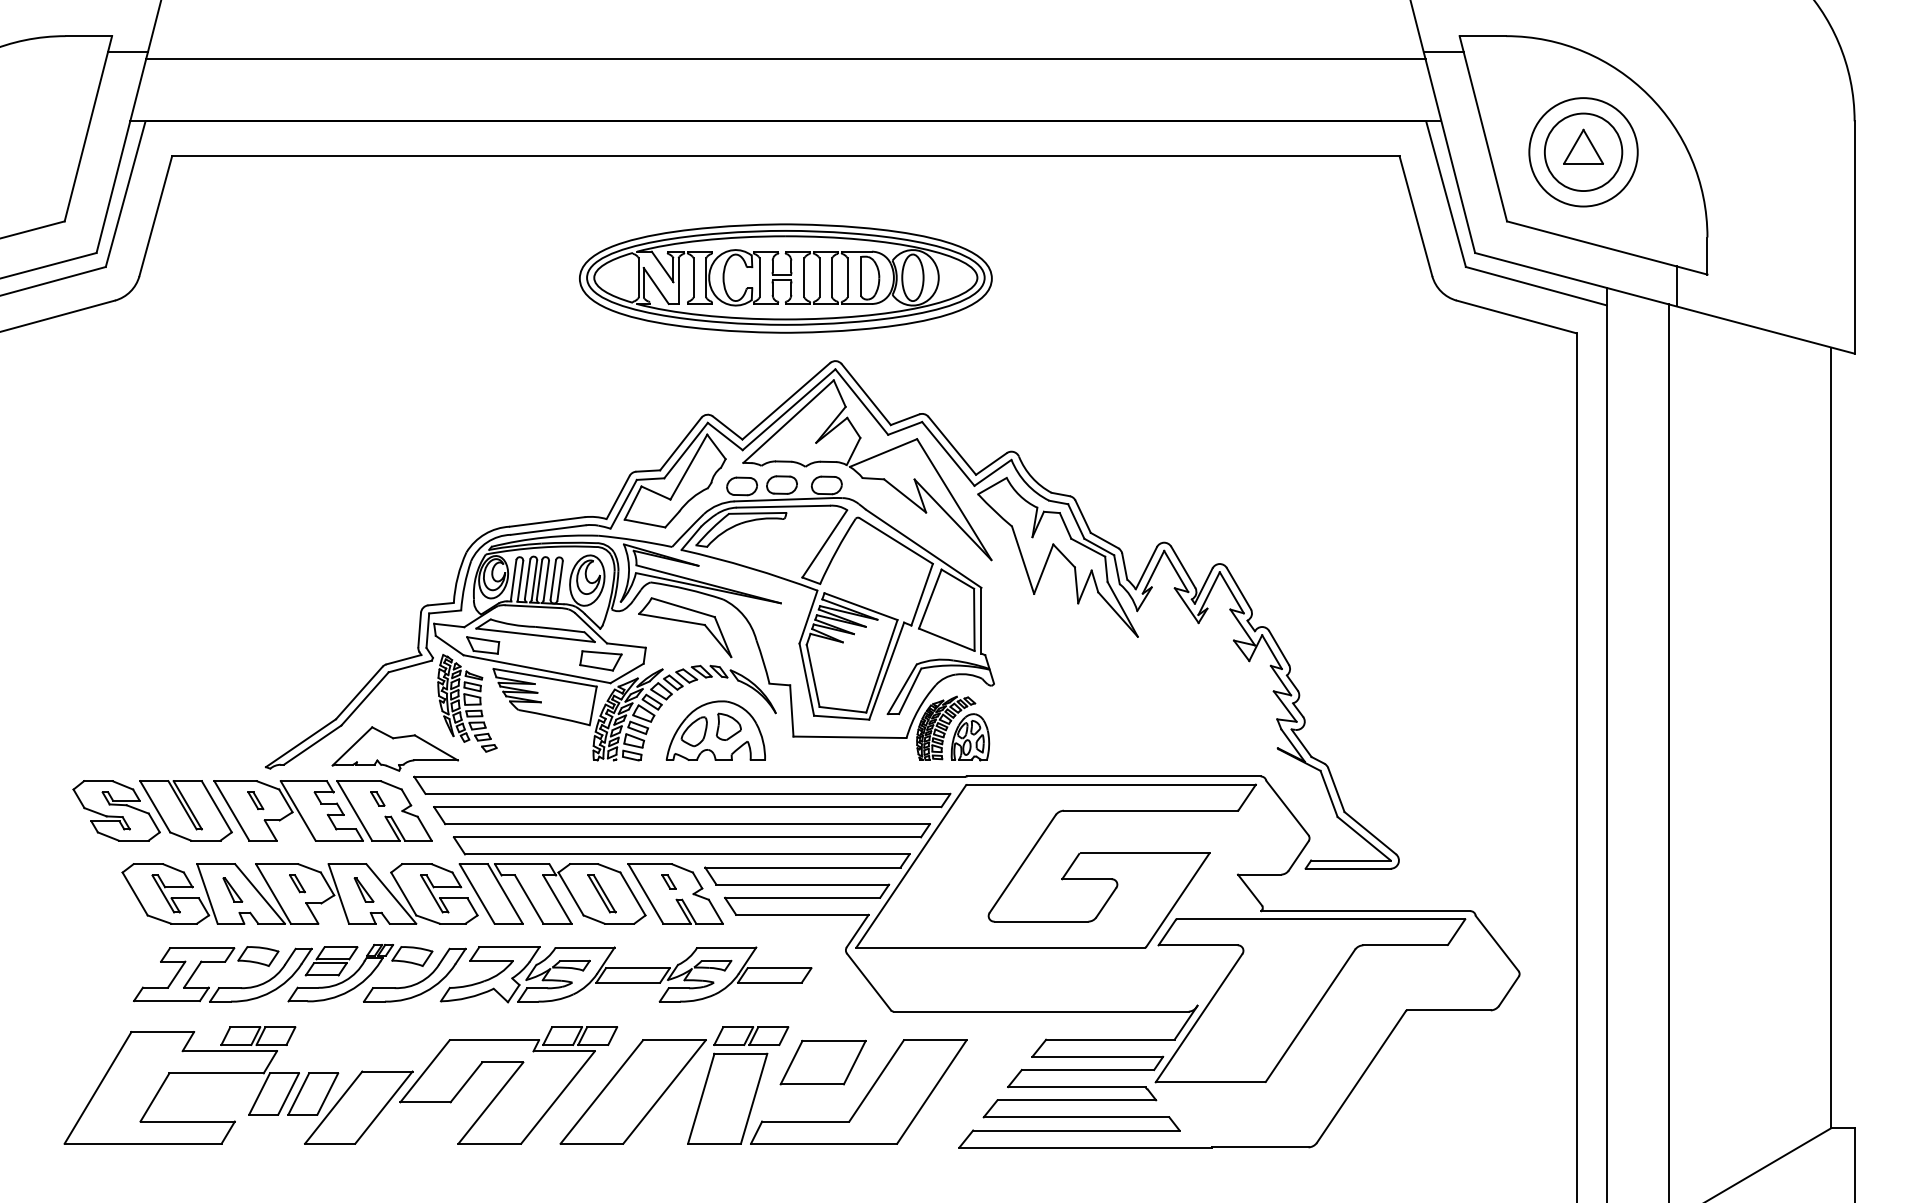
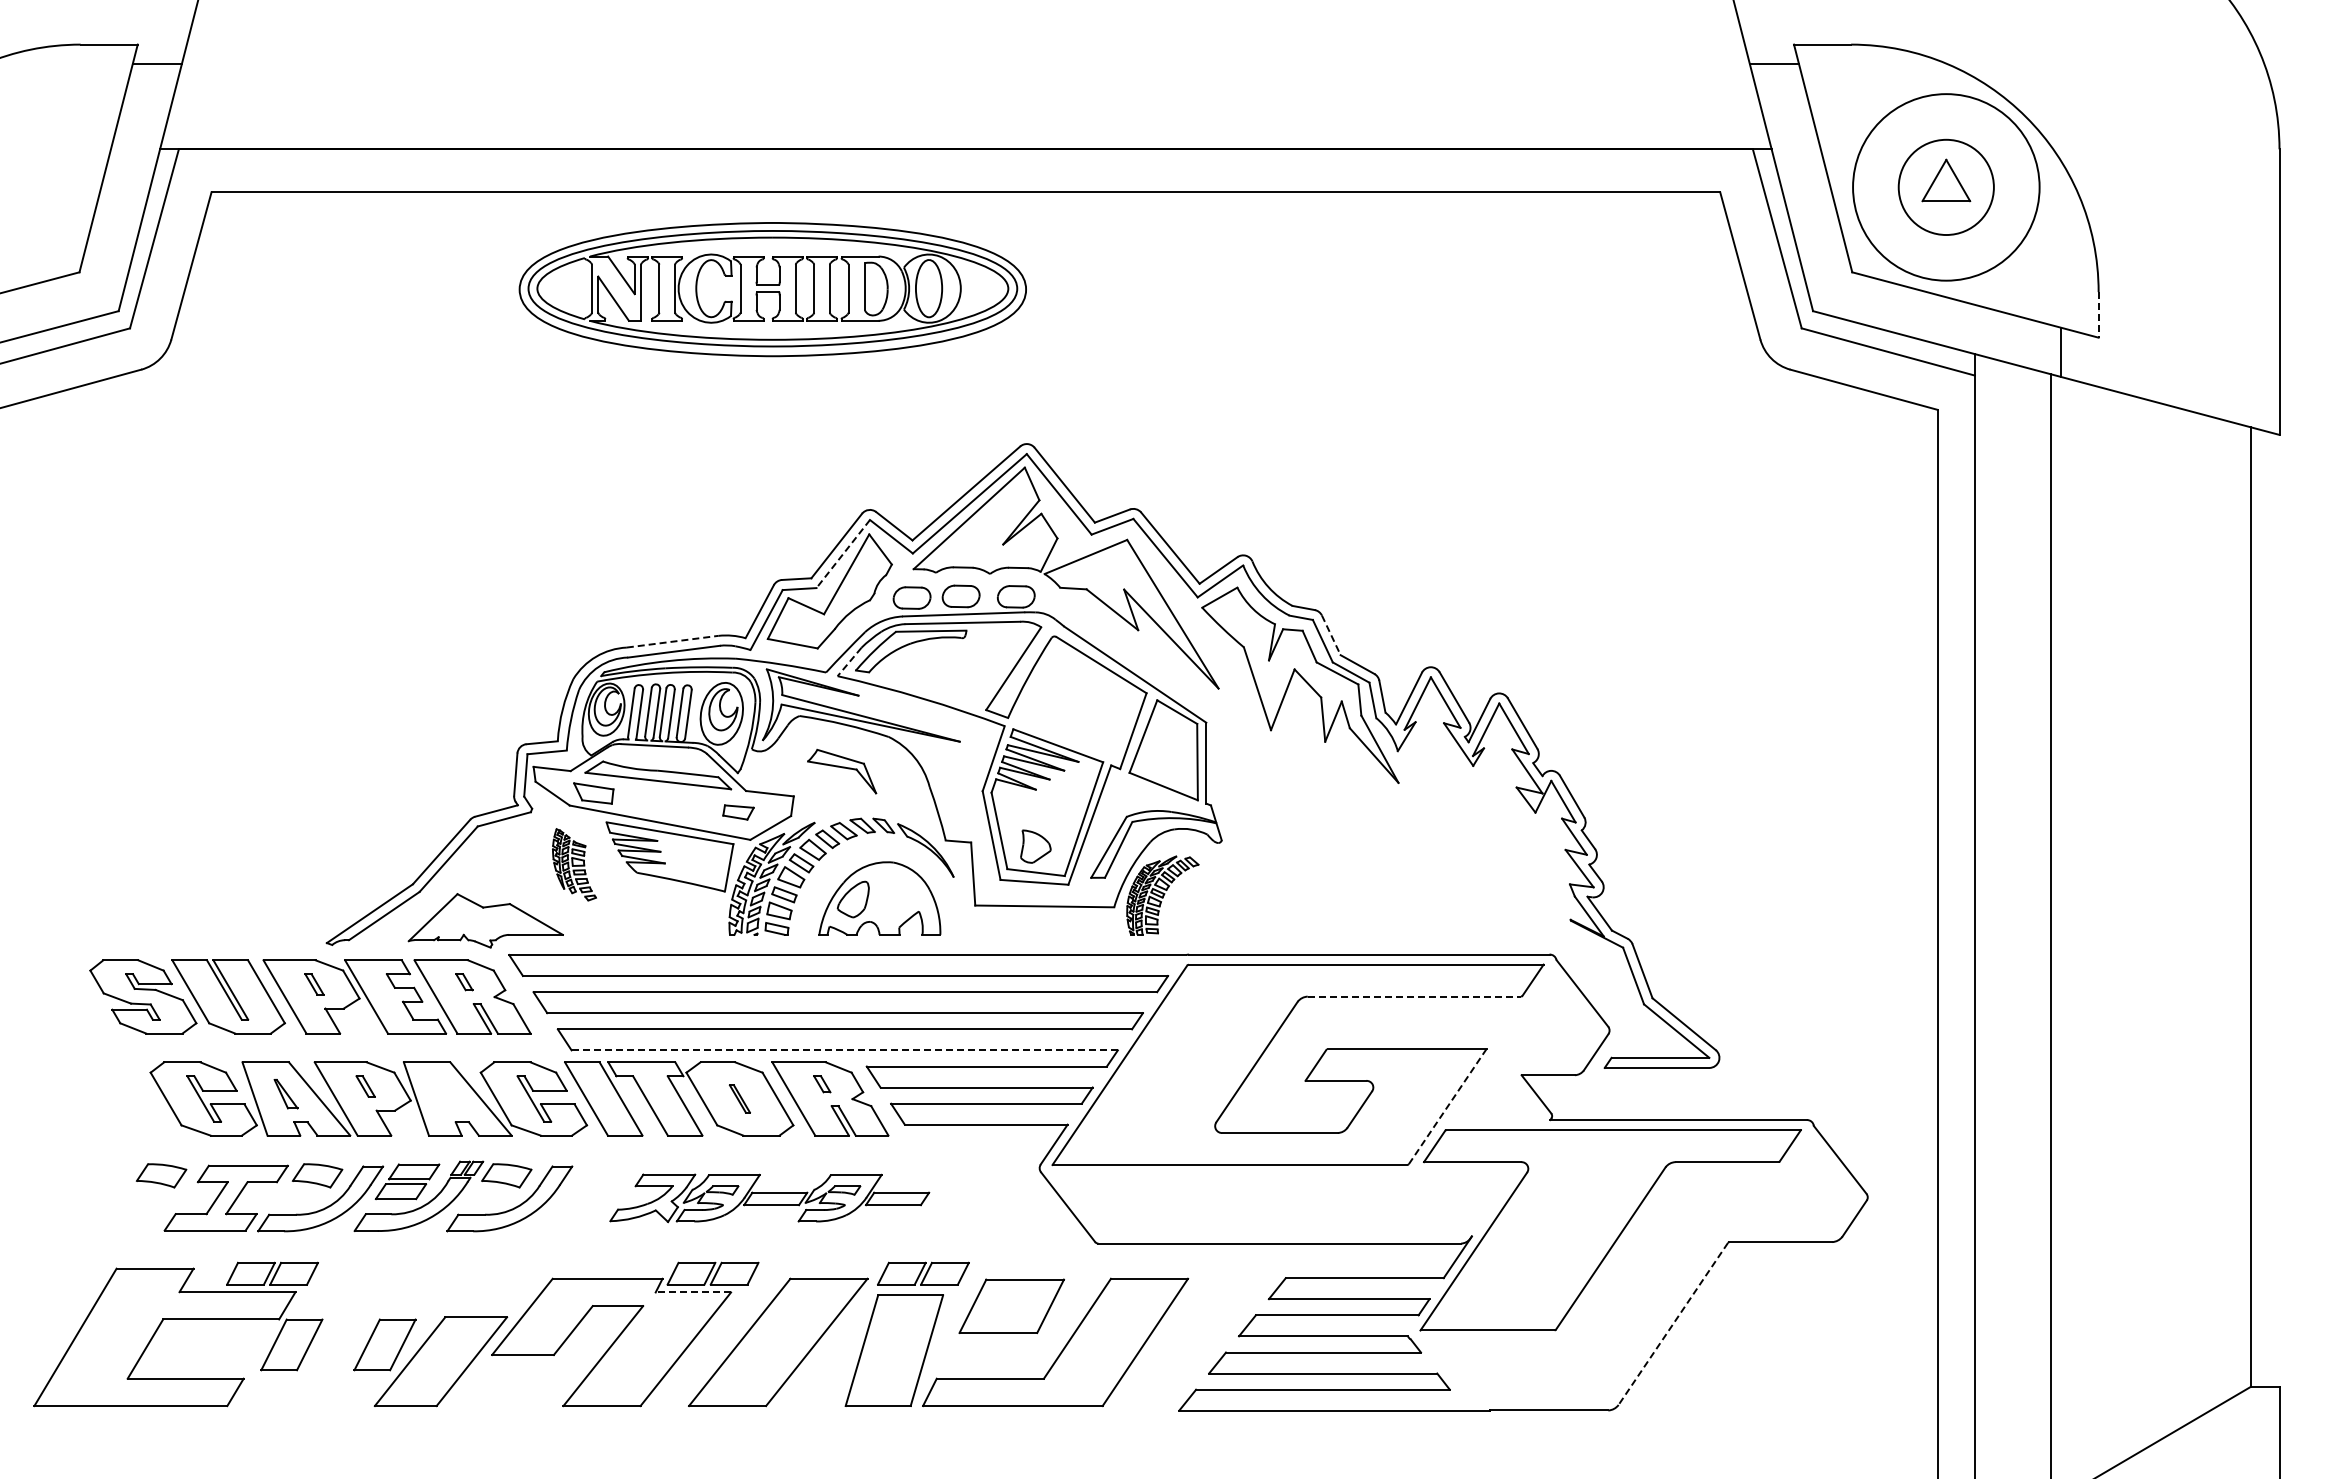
line: (785, 59) -> (965, 73), removed
circle: (1582, 152) -> (1945, 187), size x1.4
line: (1707, 255) -> (2098, 314), solid -> dashed
part: (785, 278) -> (772, 289), moved
line: (685, 450) -> (842, 554), solid -> dashed
line: (1083, 516) -> (1331, 635), solid -> dashed
line: (547, 521) -> (673, 641), solid -> dashed
line: (691, 538) -> (849, 662), solid -> dashed
part: (684, 627) -> (841, 771), size x0.6
part: (600, 660) -> (738, 812), size x0.6
part: (467, 703) -> (574, 864), size x0.6
part: (728, 726) -> (1035, 846), moved
part: (970, 737) -> (1192, 906), removed
line: (1150, 810) -> (1414, 996), solid -> dashed
line: (687, 854) -> (845, 1050), solid -> dashed
part: (364, 889) -> (447, 1093), removed
part: (601, 893) -> (739, 1098), size x0.6
line: (1177, 900) -> (1447, 1106), solid -> dashed
part: (131, 956) -> (161, 1175), added
part: (626, 974) -> (769, 1198), size x0.7
line: (564, 1051) -> (693, 1292), solid -> dashed
part: (181, 1073) -> (178, 1319), moved
line: (1361, 1076) -> (1673, 1323), solid -> dashed

